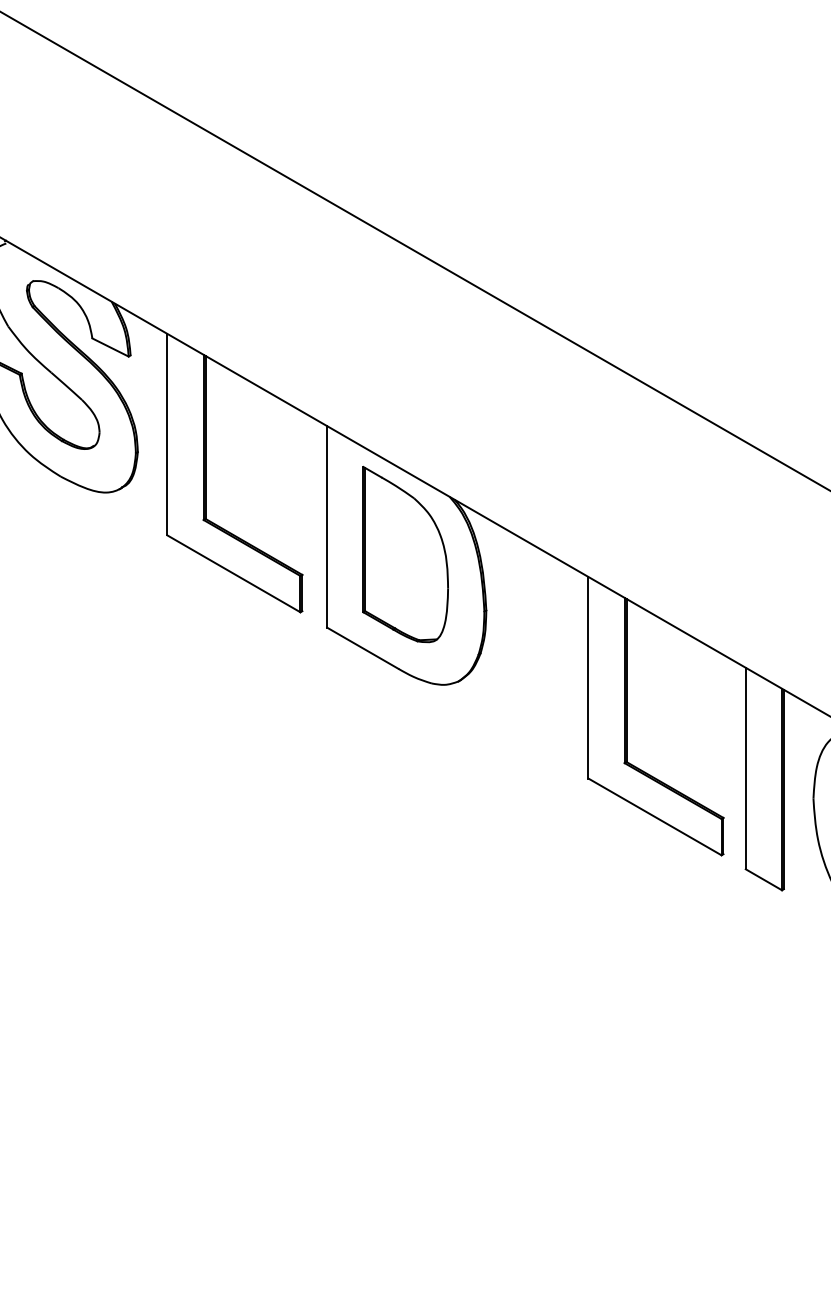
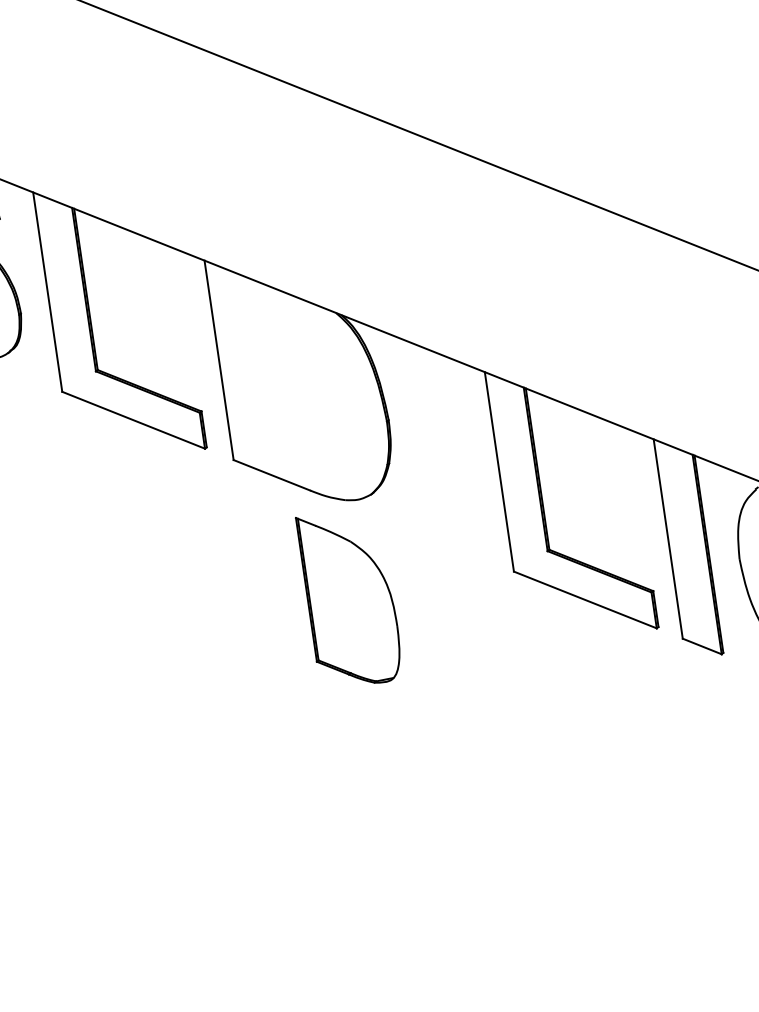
part: (405, 554) -> (350, 598), moved

